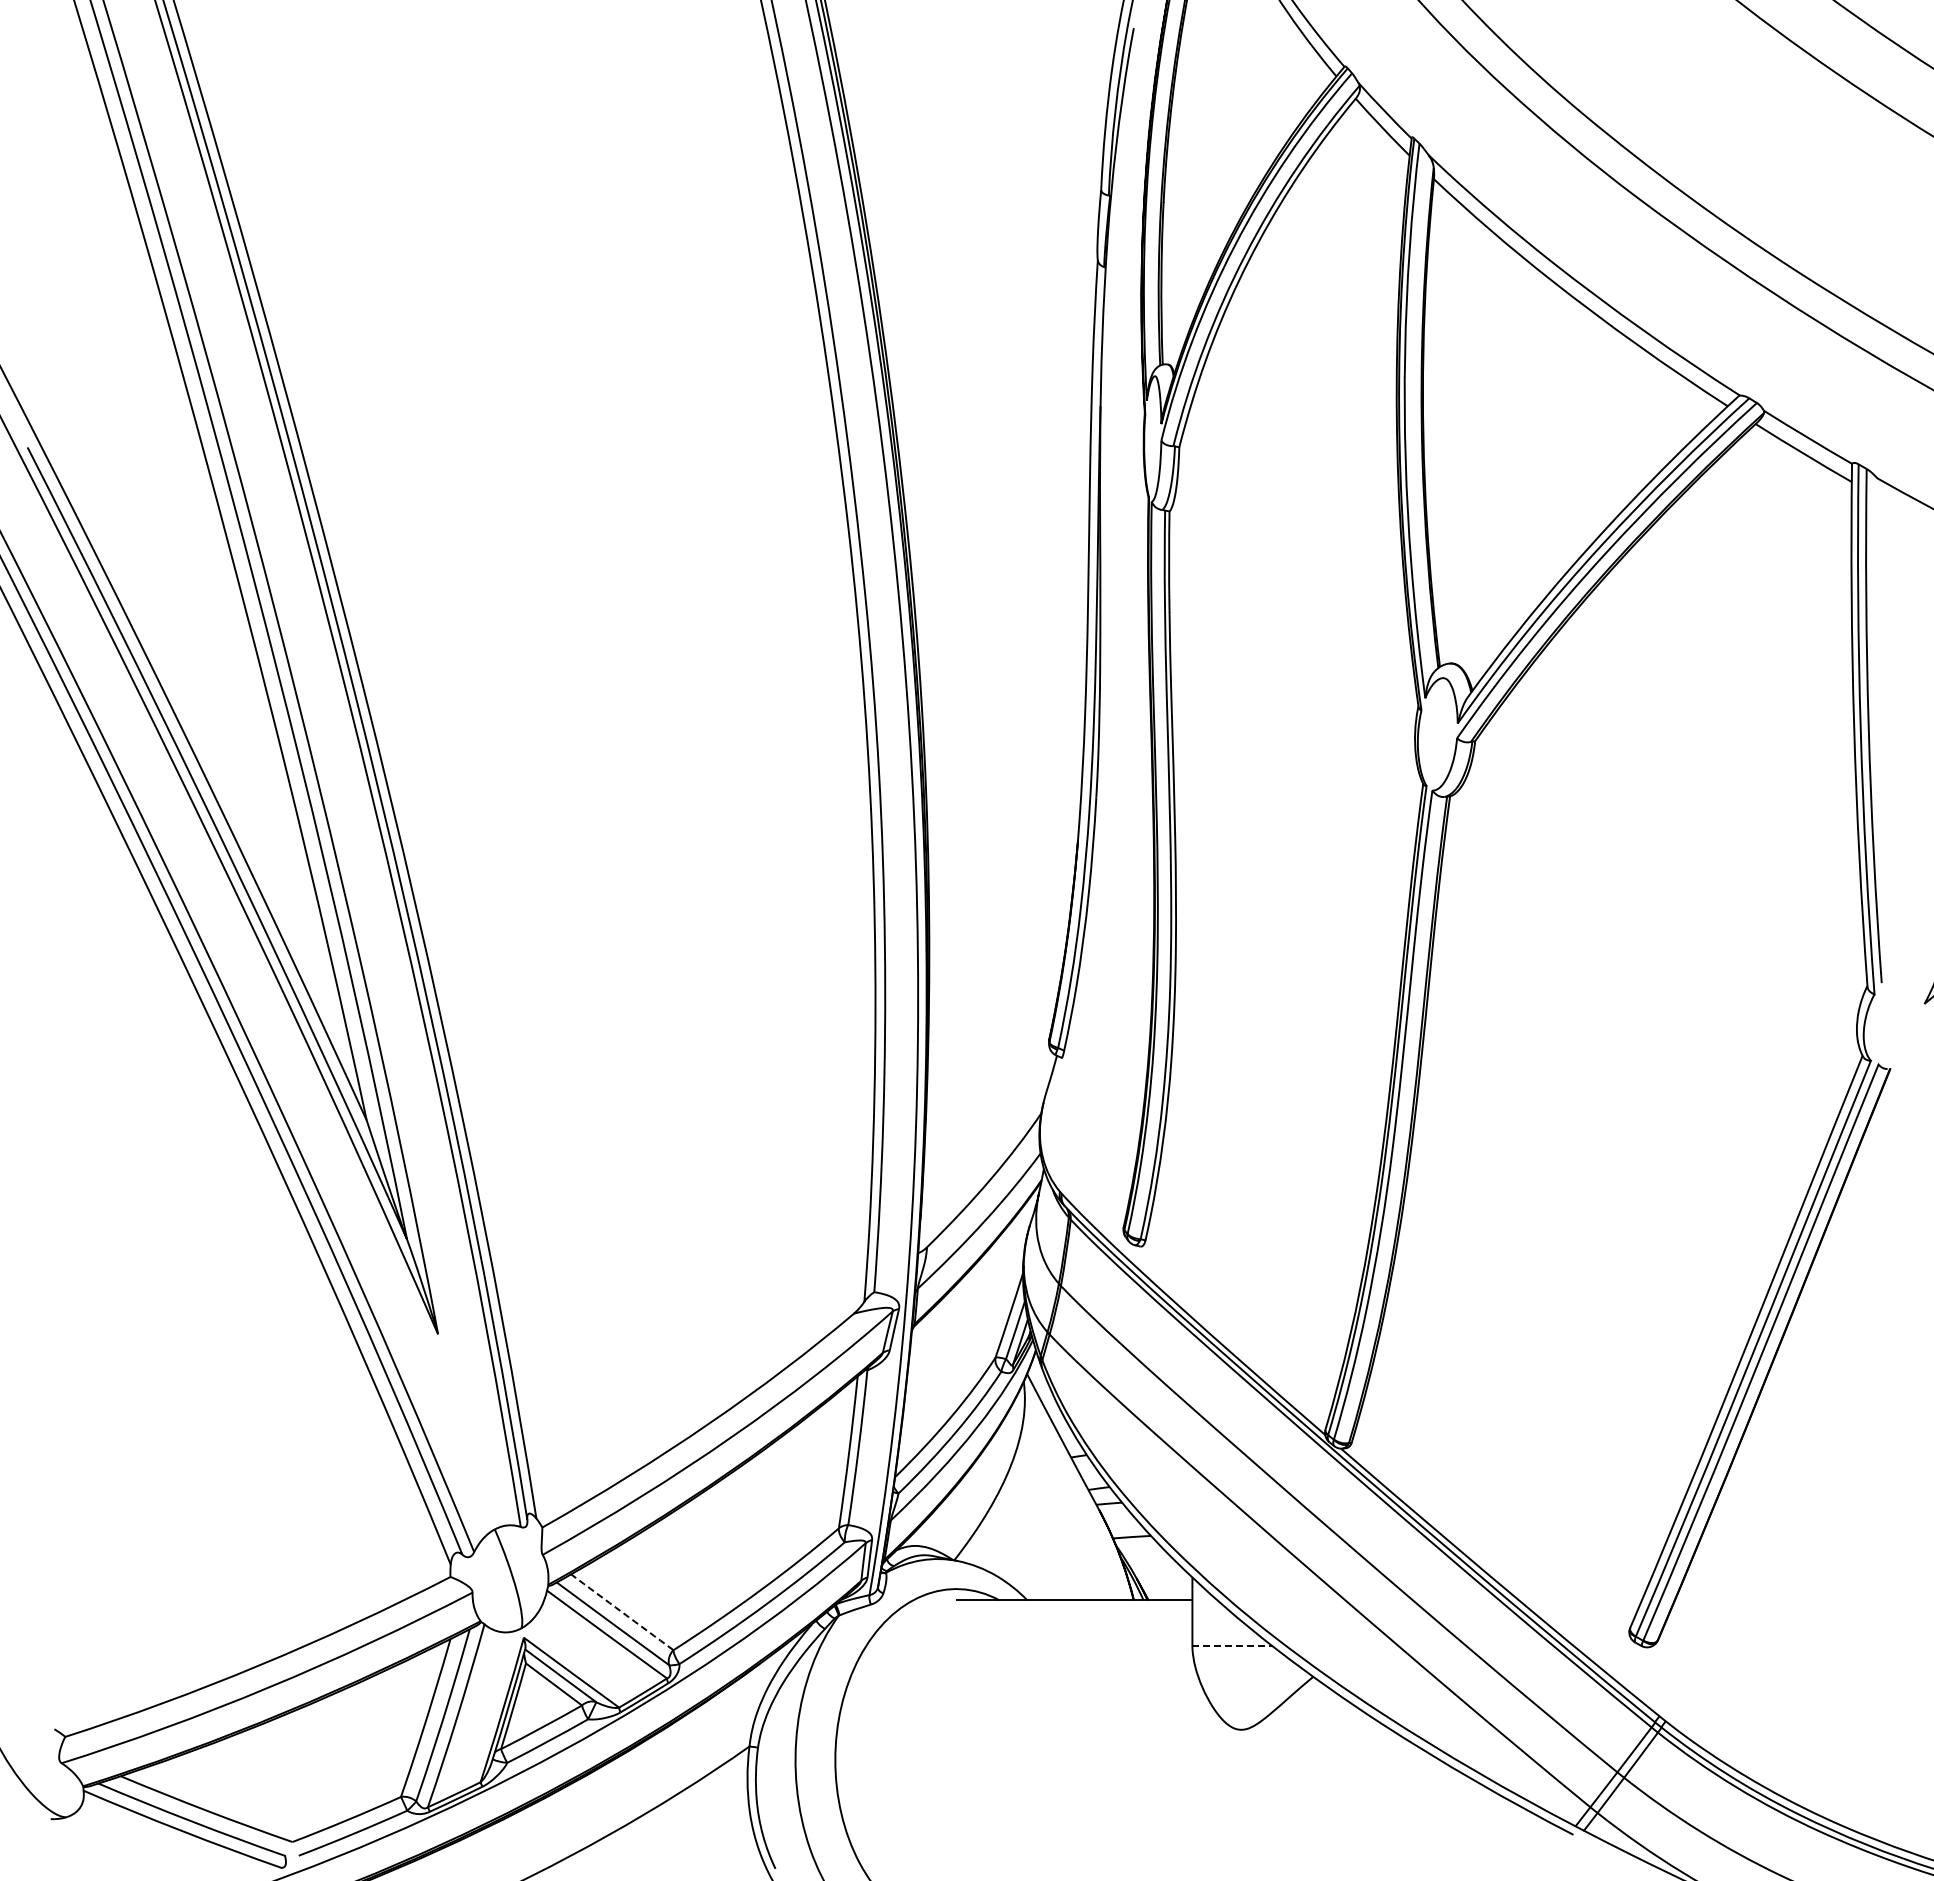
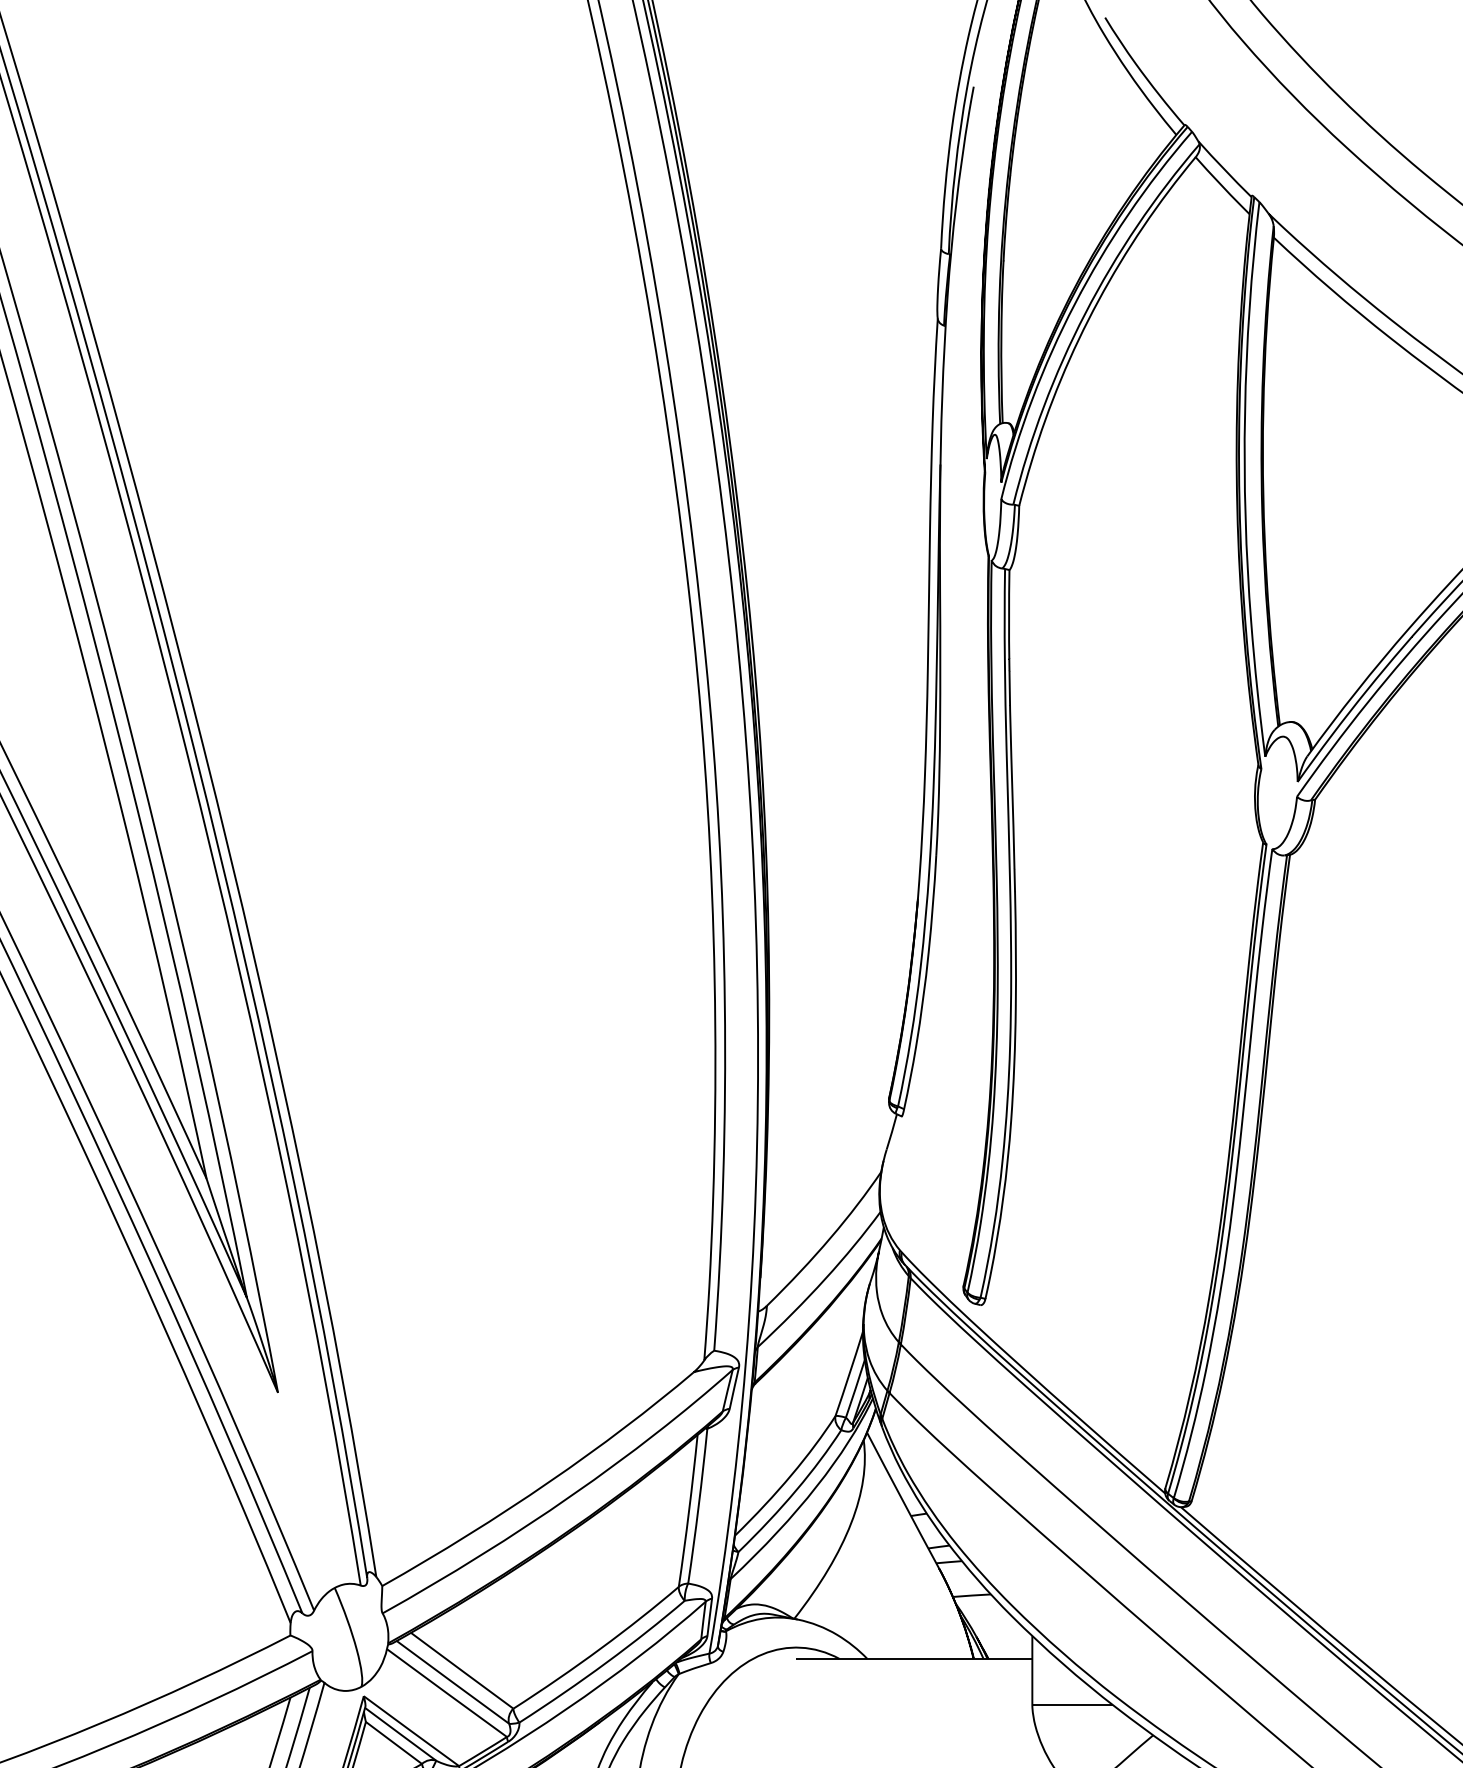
line: (622, 1612) -> (462, 1671), dashed -> solid
line: (1233, 1646) -> (1073, 1705), dashed -> solid

